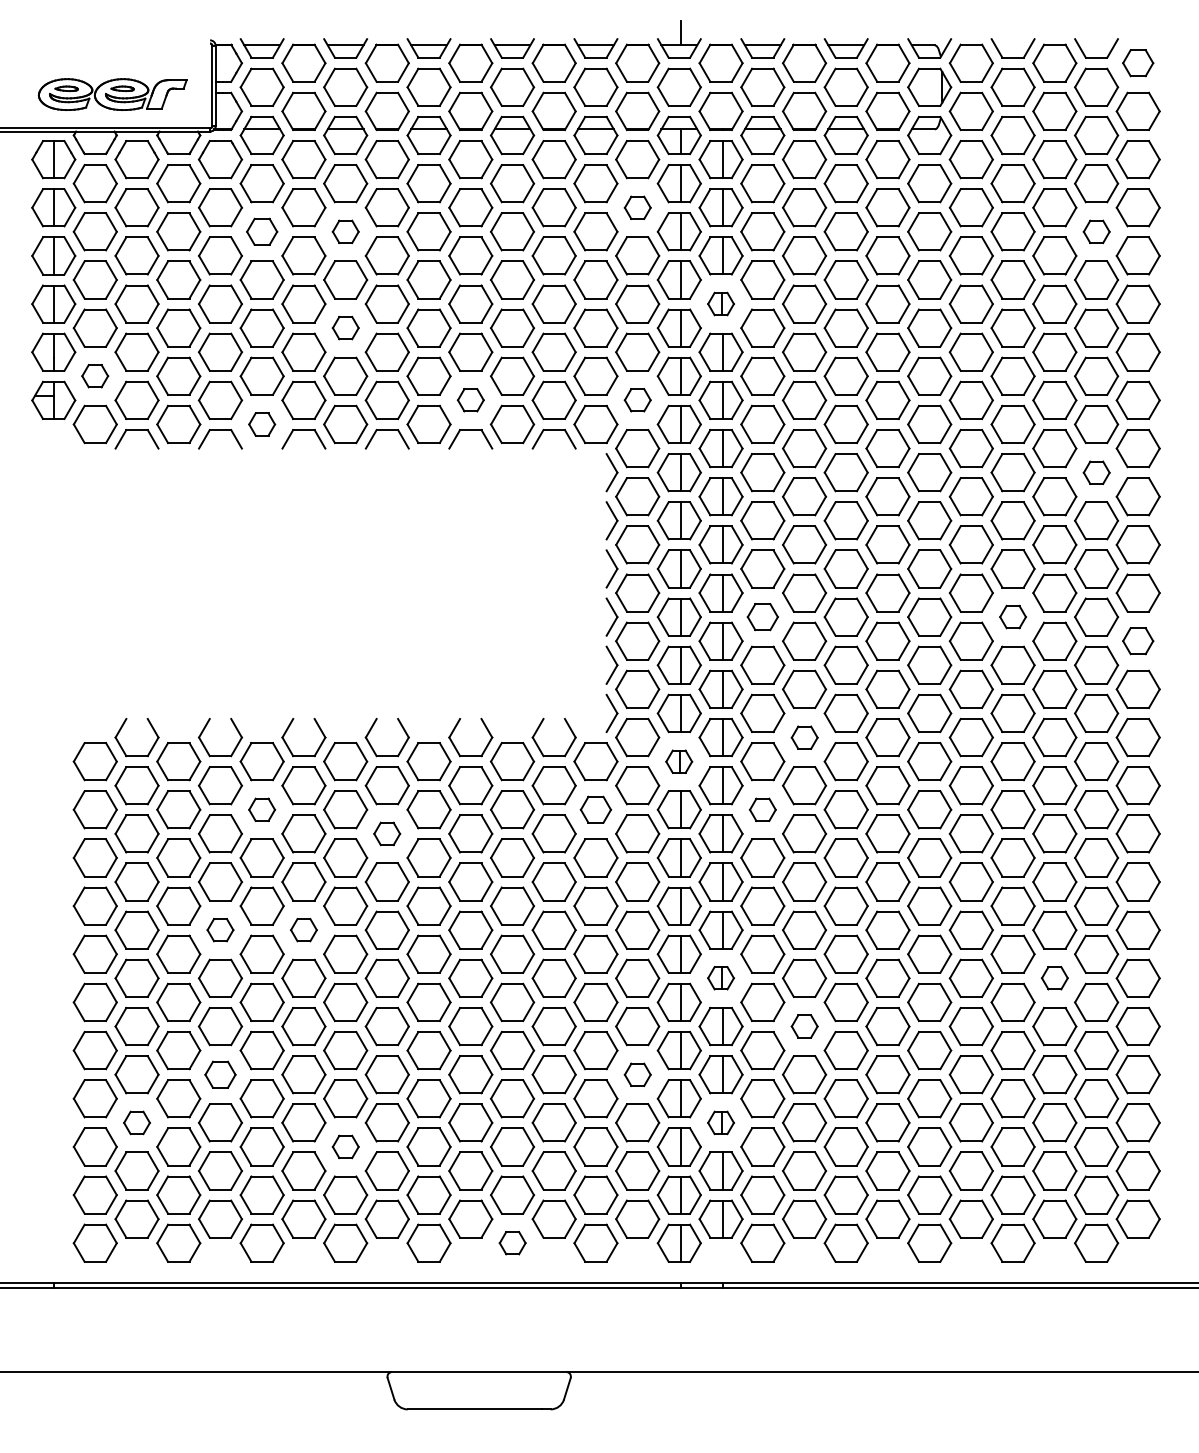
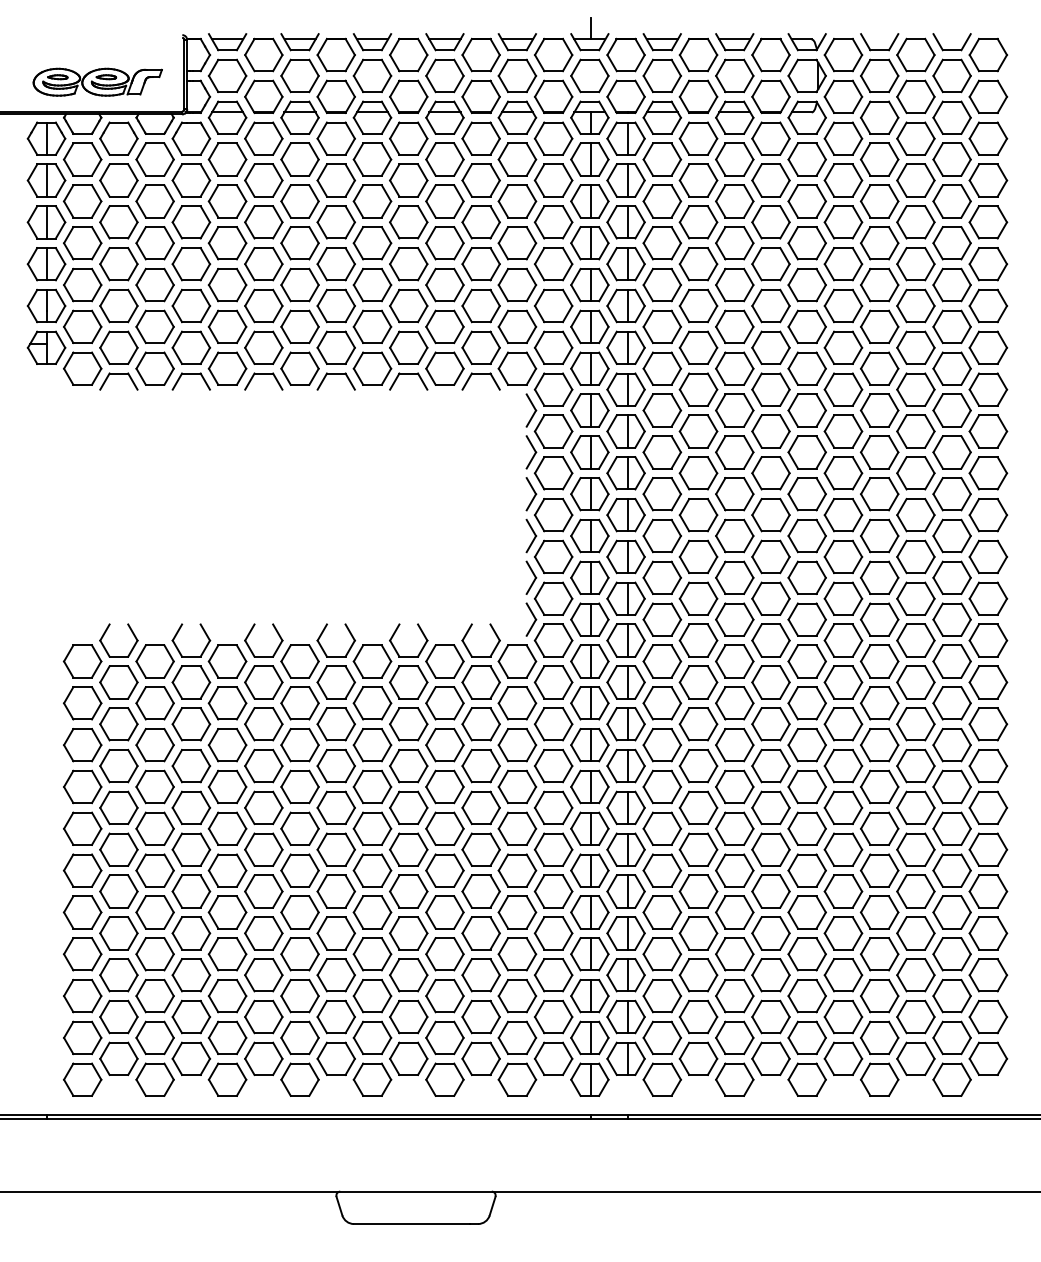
part: (1137, 62) -> (987, 54), size x1.43
part: (637, 207) -> (553, 180), size x1.67
part: (261, 231) -> (226, 201), size x1.43
part: (345, 231) -> (299, 201), size x1.67
part: (1096, 231) -> (952, 201), size x1.67
part: (720, 303) -> (625, 263), size x1.67
part: (345, 327) -> (299, 284), size x1.67
part: (94, 375) -> (81, 326), size x1.67
part: (470, 399) -> (408, 347), size x1.67
part: (637, 399) -> (553, 347), size x1.67
part: (261, 424) -> (226, 368), size x1.67
part: (1096, 472) -> (952, 410), size x1.67
part: (762, 616) -> (662, 535), size x1.43
part: (1012, 616) -> (879, 535), size x1.67
part: (1137, 640) -> (987, 556), size x1.43
part: (804, 737) -> (698, 640), size x1.67
part: (678, 761) -> (589, 661), size x1.67
part: (261, 809) -> (226, 703), size x1.67
part: (595, 809) -> (517, 703), size x1.43
part: (762, 809) -> (662, 703), size x1.67
part: (386, 833) -> (335, 723), size x1.67
part: (220, 929) -> (191, 807), size x1.67
part: (303, 929) -> (263, 807), size x1.67
part: (720, 977) -> (625, 848), size x1.67
part: (1054, 977) -> (915, 848), size x1.67
part: (804, 1026) -> (698, 891), size x1.67
part: (220, 1074) -> (191, 933), size x1.43
part: (637, 1074) -> (553, 933), size x1.67
part: (136, 1122) -> (118, 974), size x1.67
part: (720, 1122) -> (625, 974), size x1.67
part: (345, 1146) -> (299, 995), size x1.67
part: (512, 1242) -> (444, 1079), size x1.67

